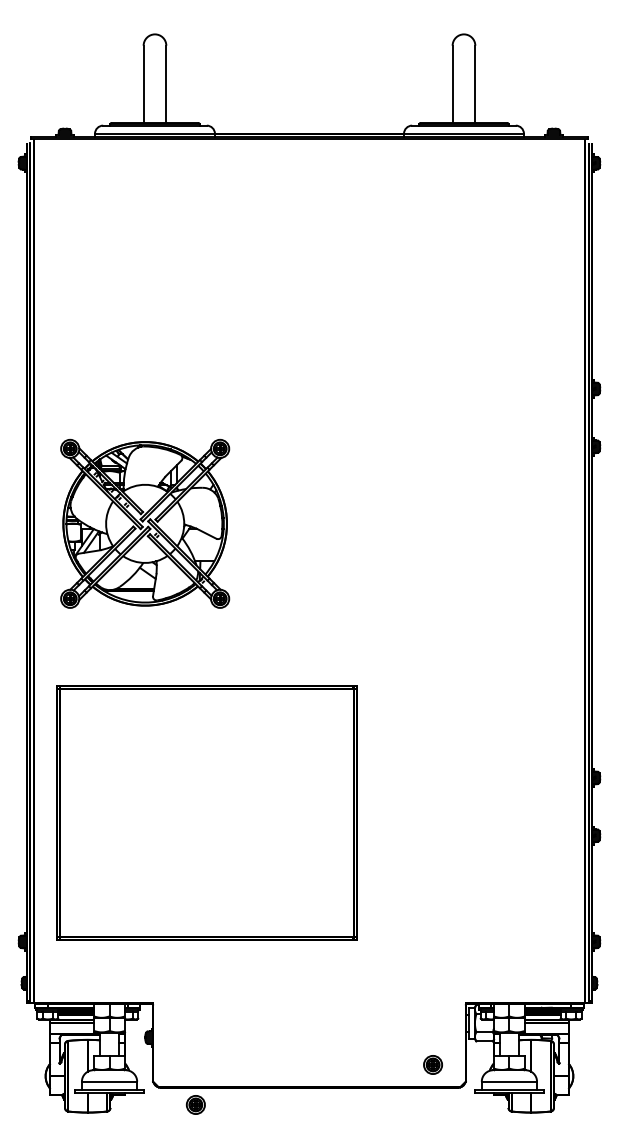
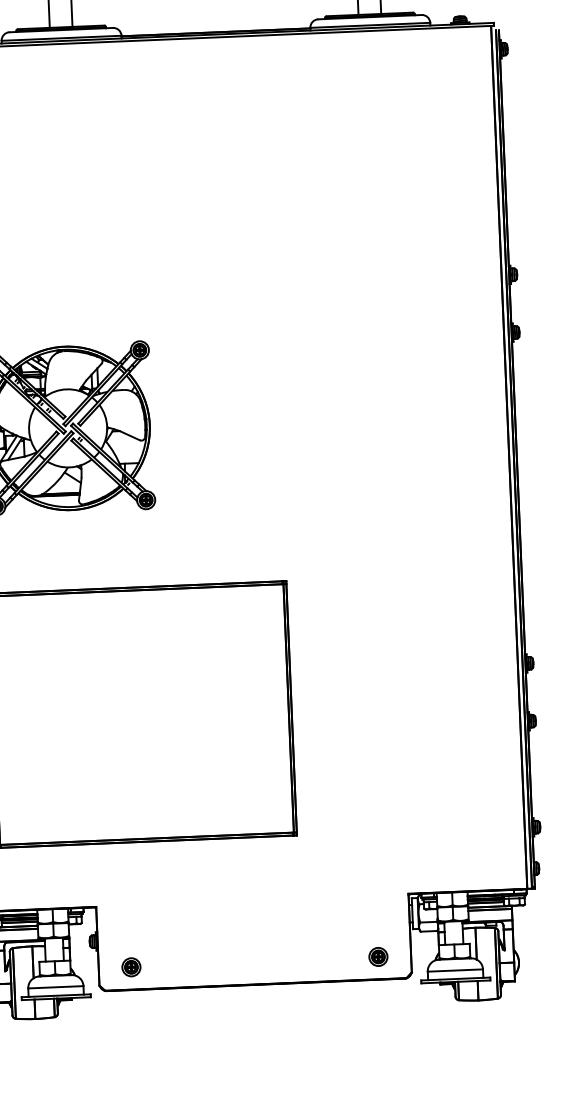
part: (195, 1104) -> (131, 966), moved

